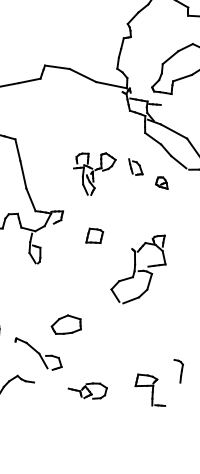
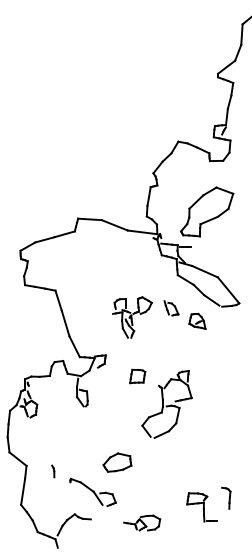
part: (162, 182) -> (197, 320), size x1.43
part: (138, 269) -> (166, 404), moved
part: (150, 390) -> (201, 507), moved

